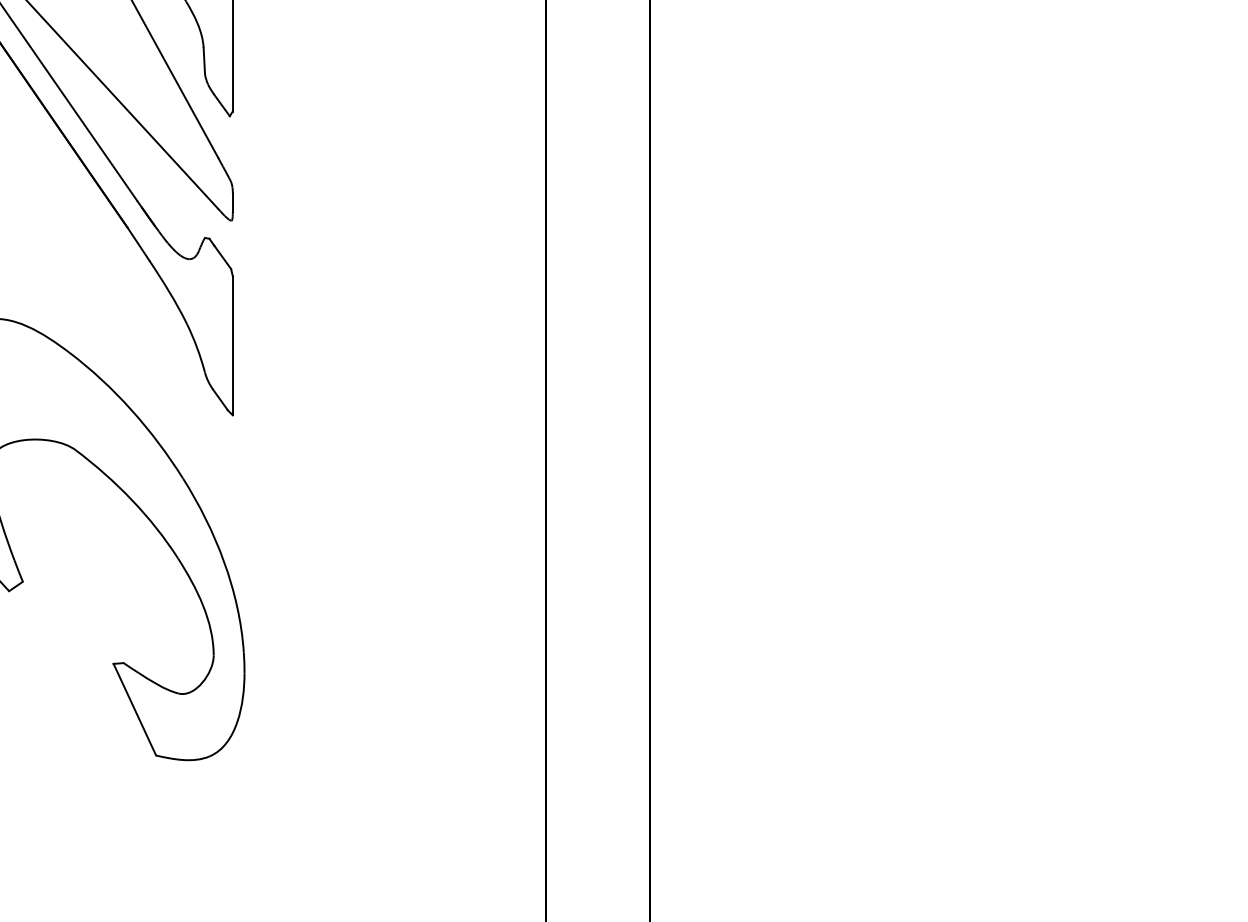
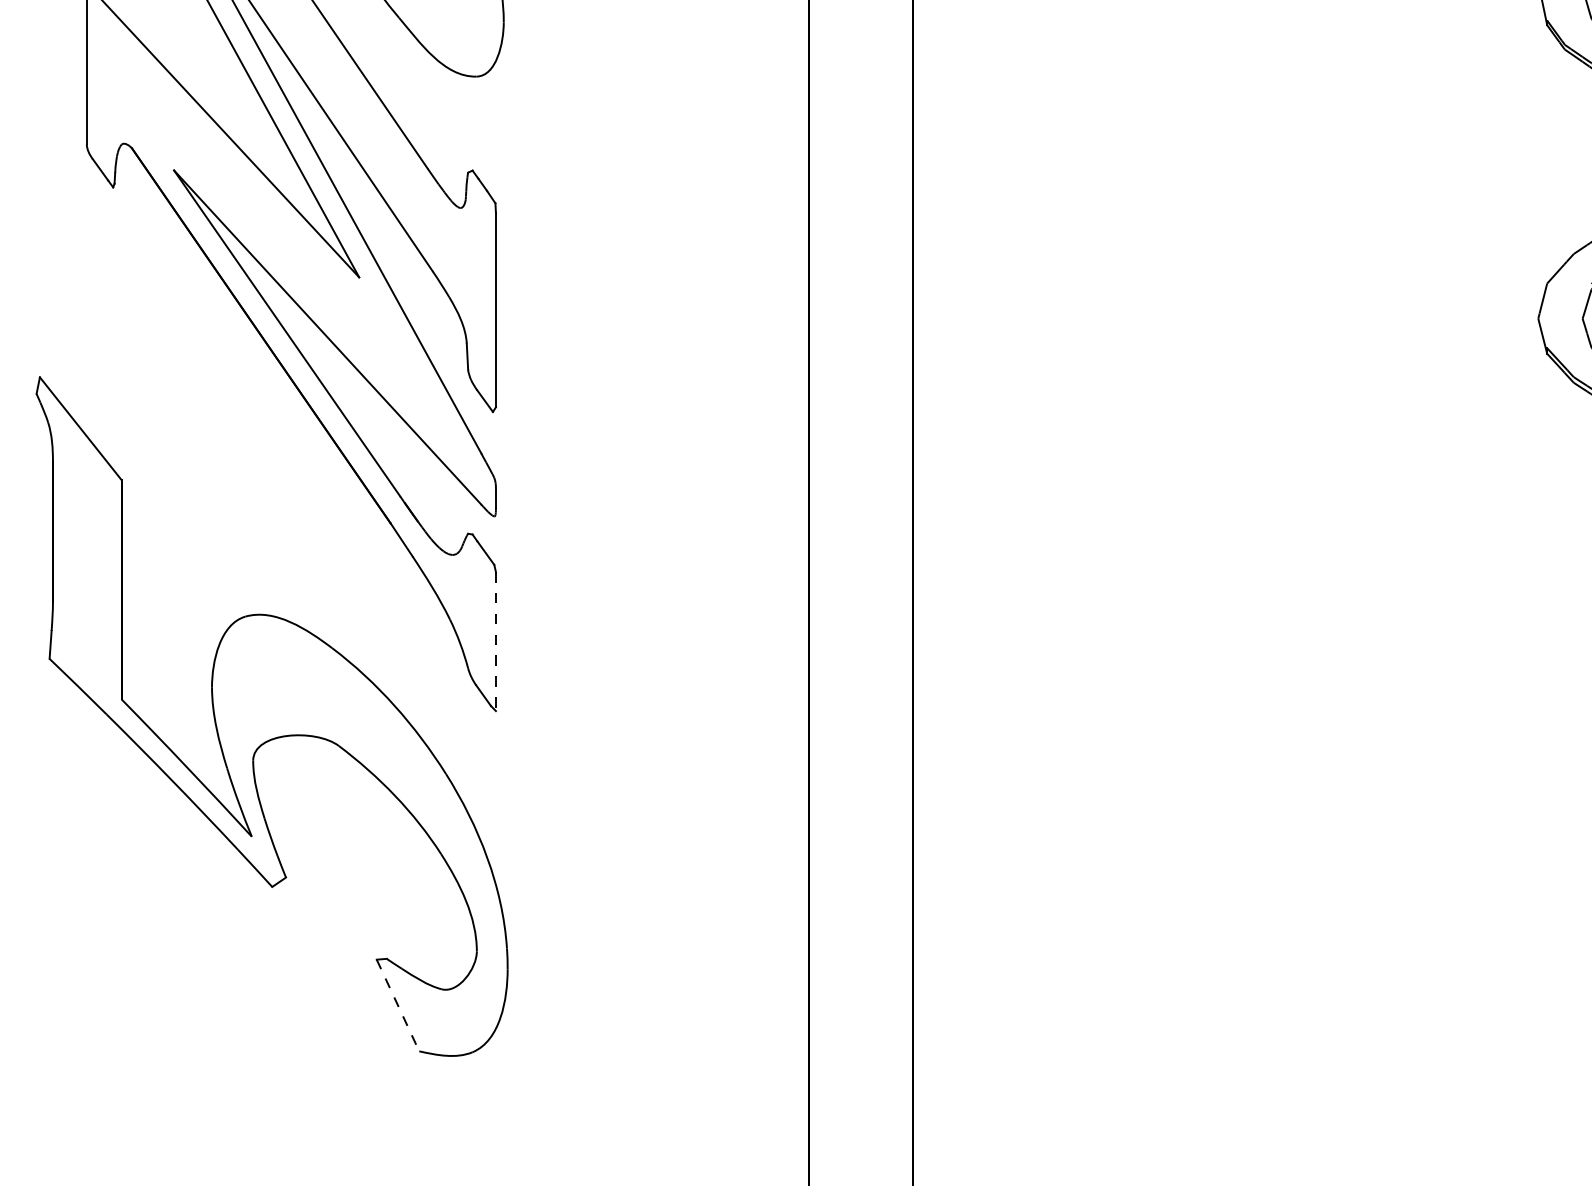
line: (232, 346) -> (495, 642), solid -> dashed
line: (135, 709) -> (398, 1005), solid -> dashed

